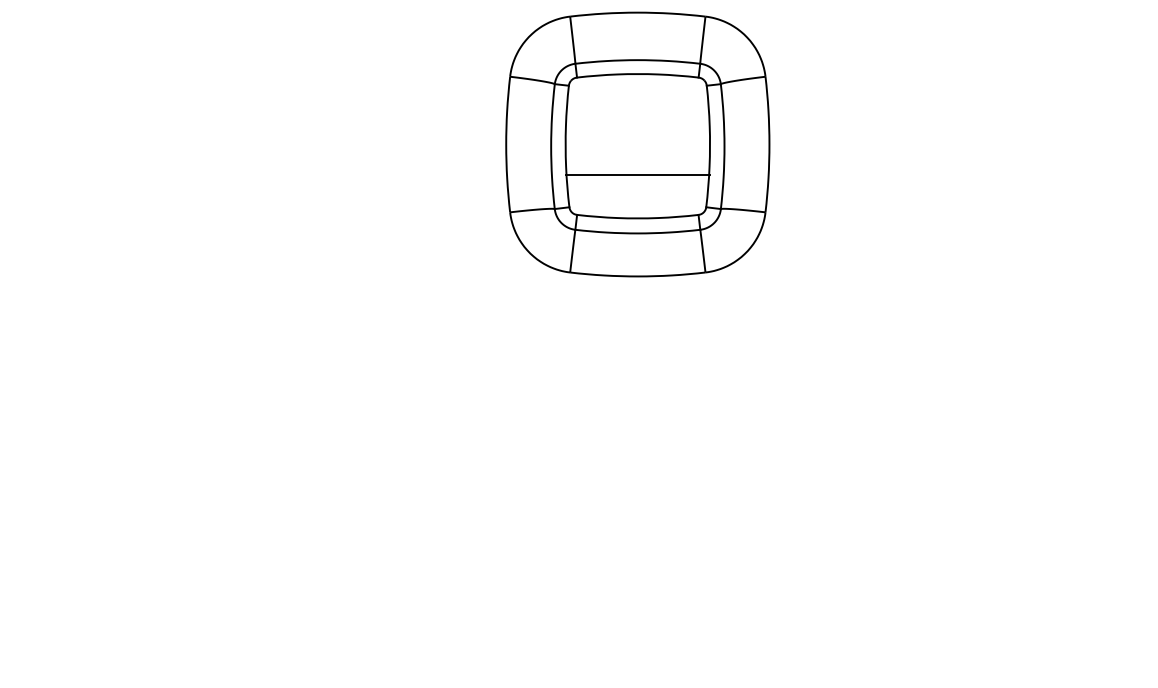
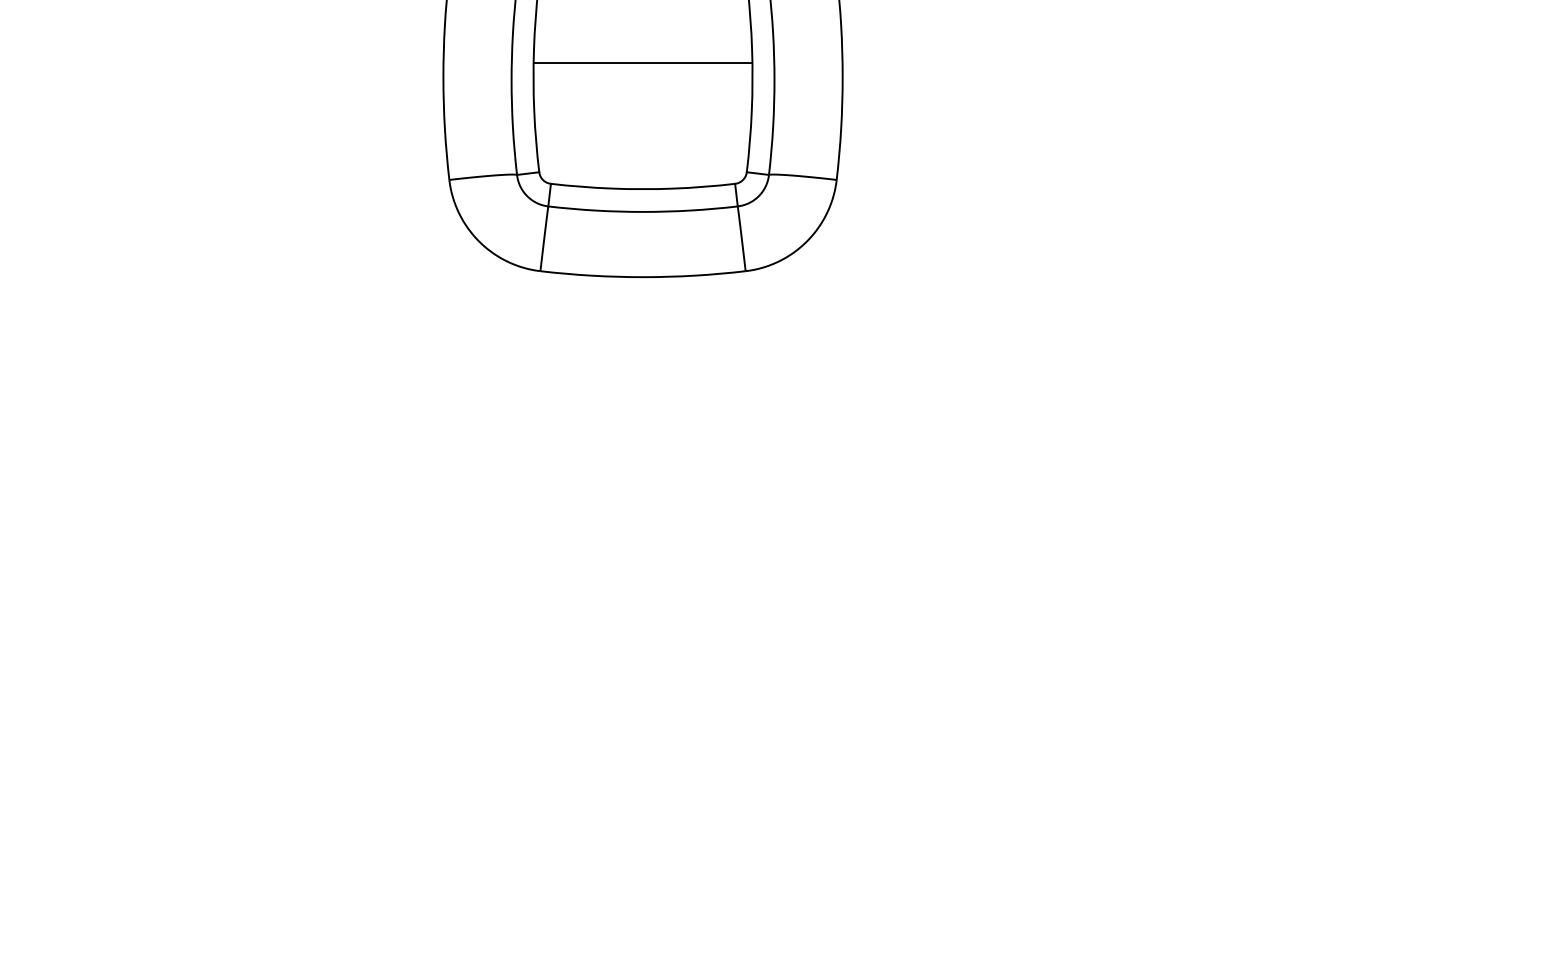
line: (637, 175) -> (642, 63), moved

